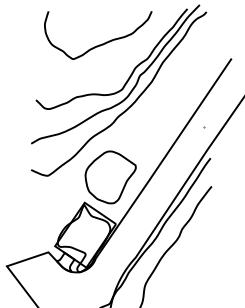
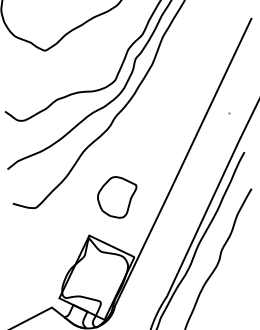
part: (110, 177) -> (117, 197), size x0.6

